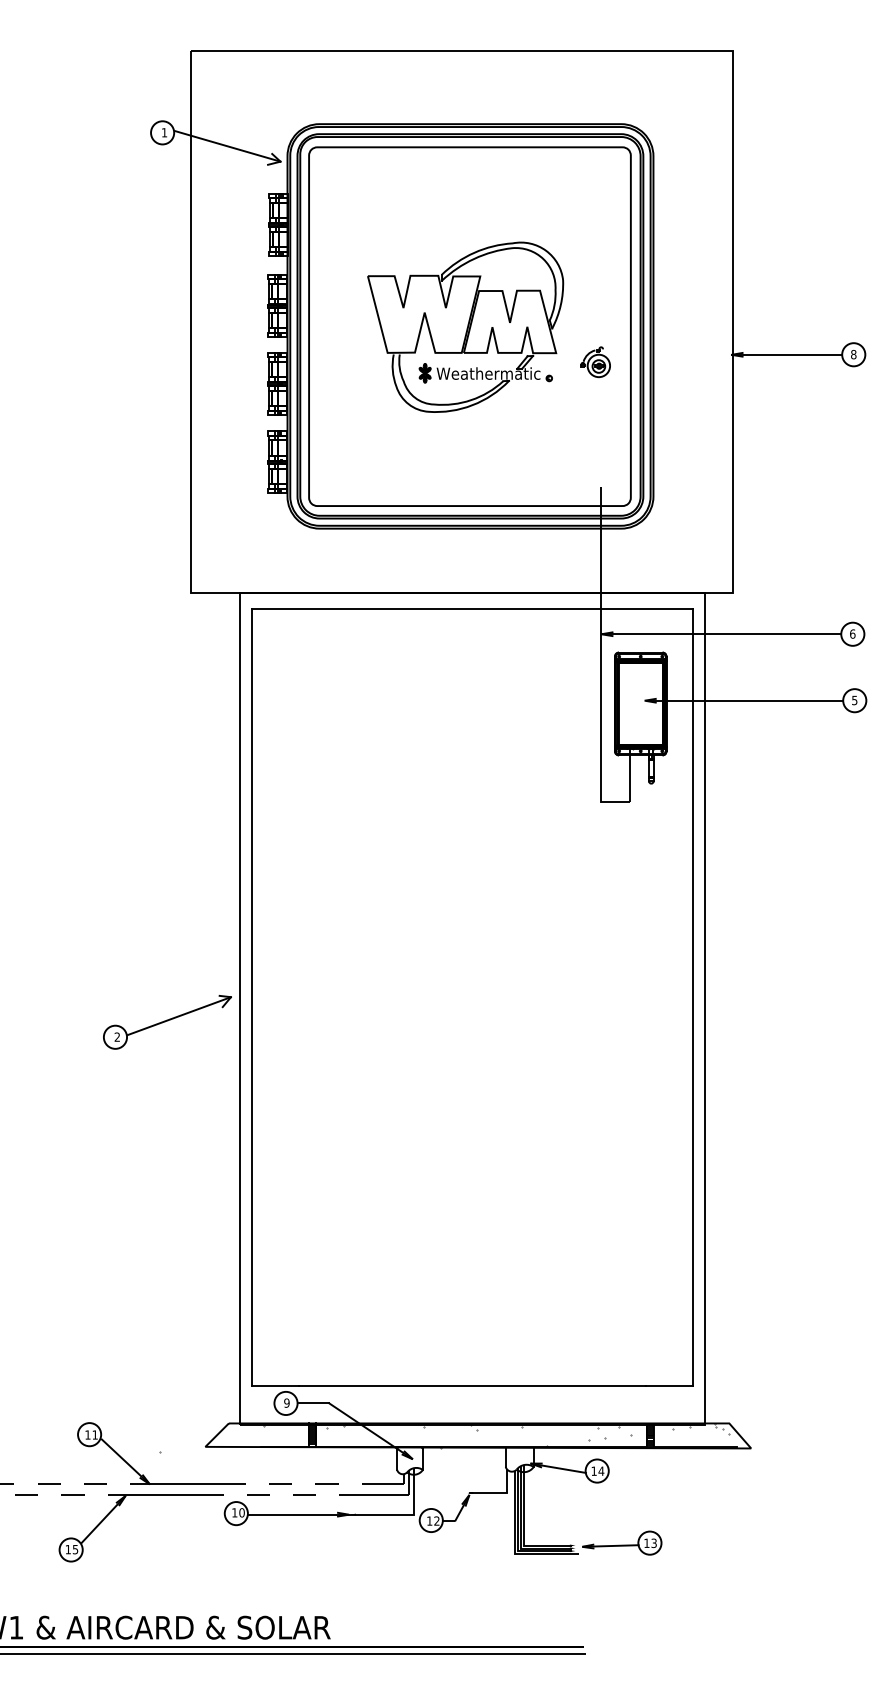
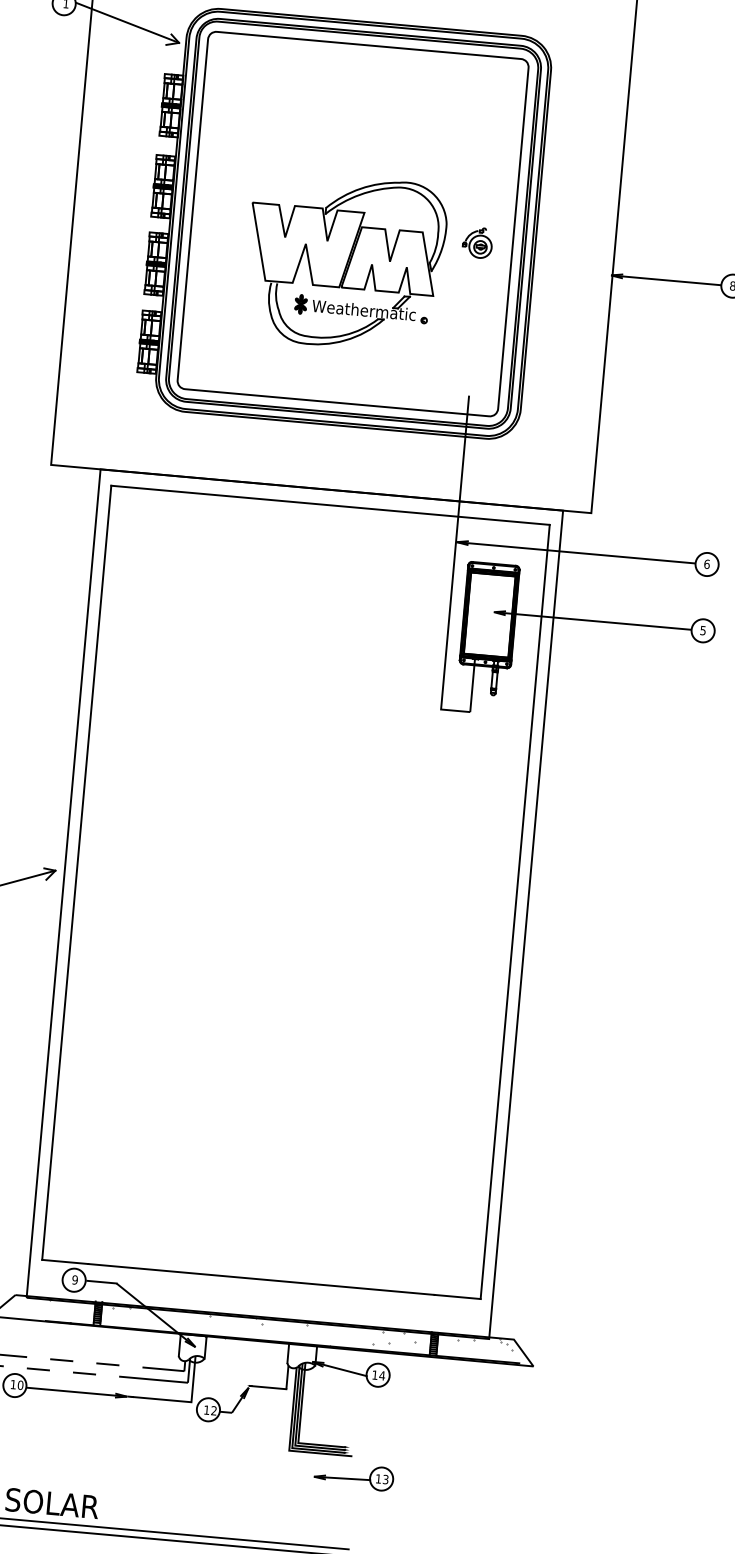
part: (465, 326) -> (345, 261), moved
part: (595, 362) -> (477, 243), moved
part: (622, 1542) -> (354, 1475), moved

